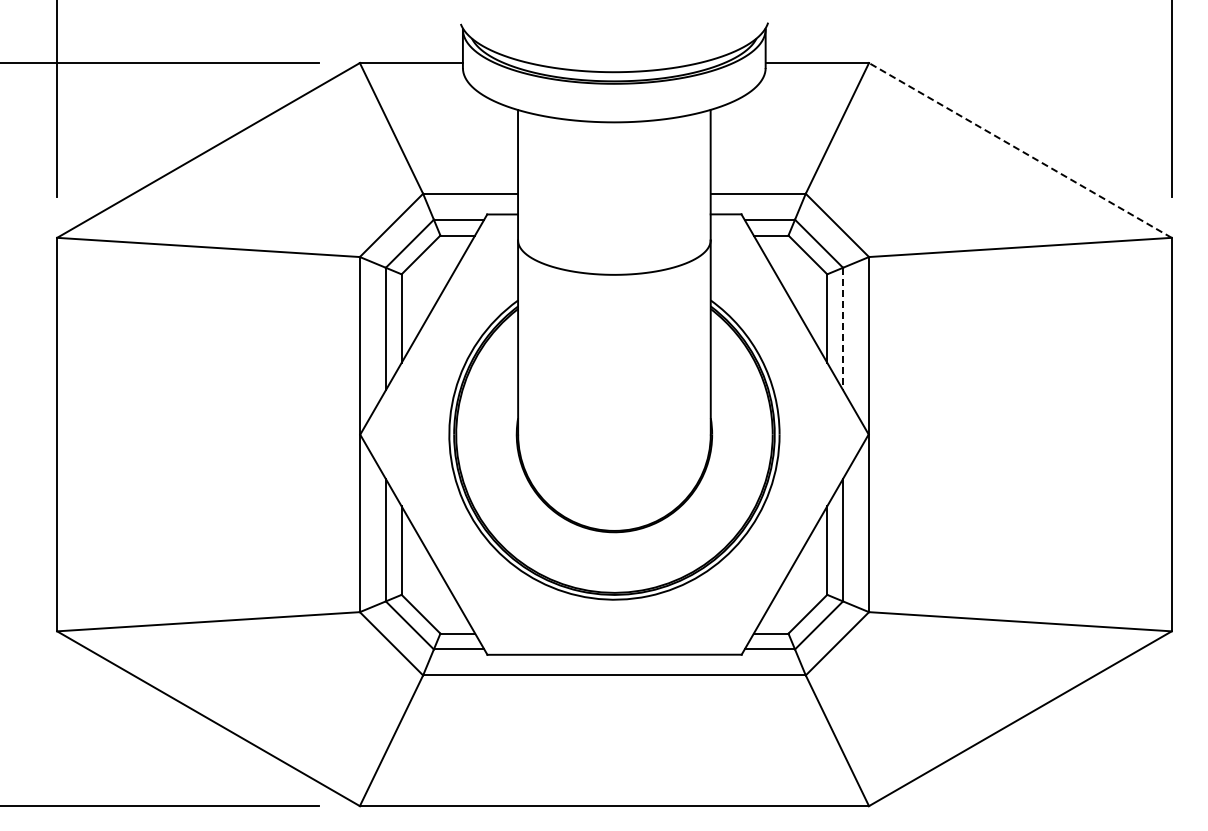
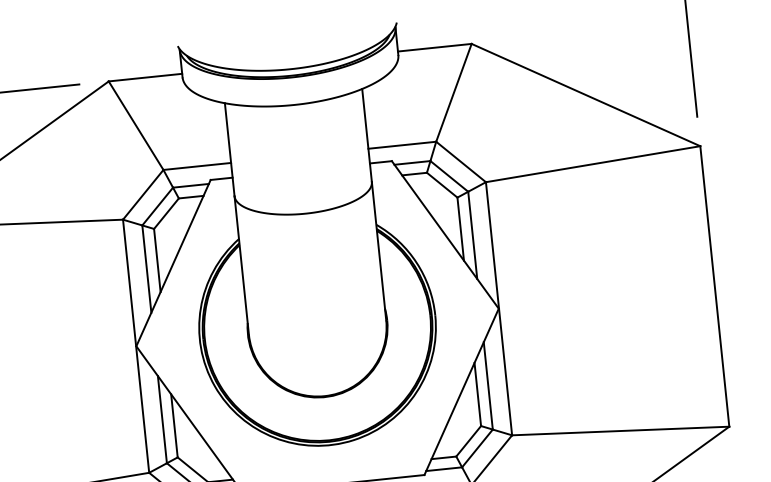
line: (1020, 150) -> (586, 95), dashed -> solid
line: (843, 329) -> (473, 235), dashed -> solid

